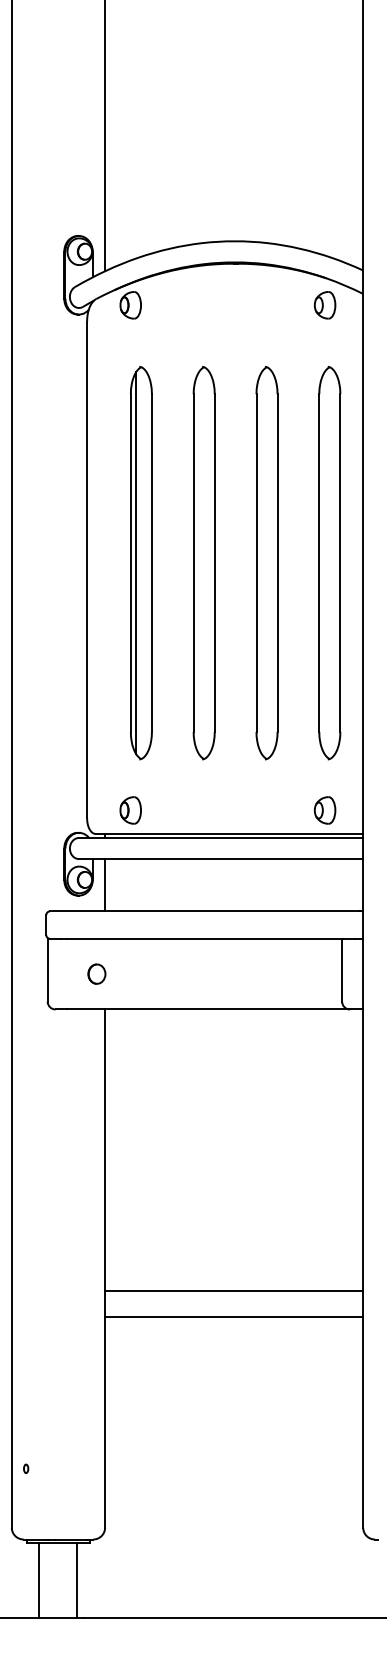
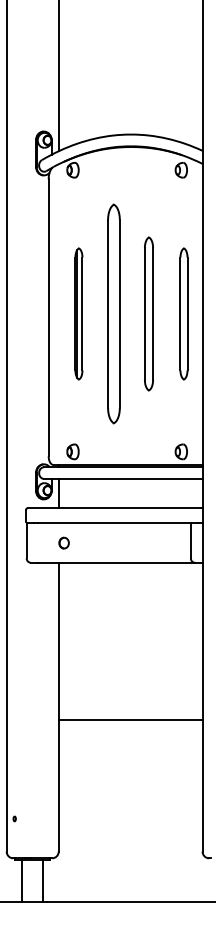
part: (140, 562) -> (78, 313), size x0.6
part: (266, 562) -> (148, 313), size x0.7
part: (328, 562) -> (183, 313), size x0.6
part: (95, 973) -> (63, 542), moved
line: (233, 1317) -> (130, 734), removed

